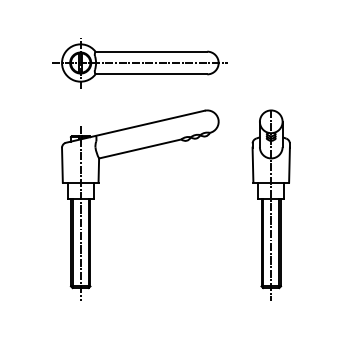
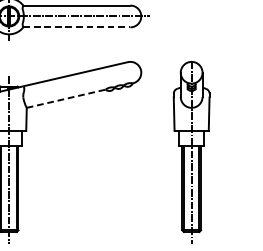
line: (151, 74) -> (76, 27), solid -> dashed
line: (140, 148) -> (66, 98), solid -> dashed

